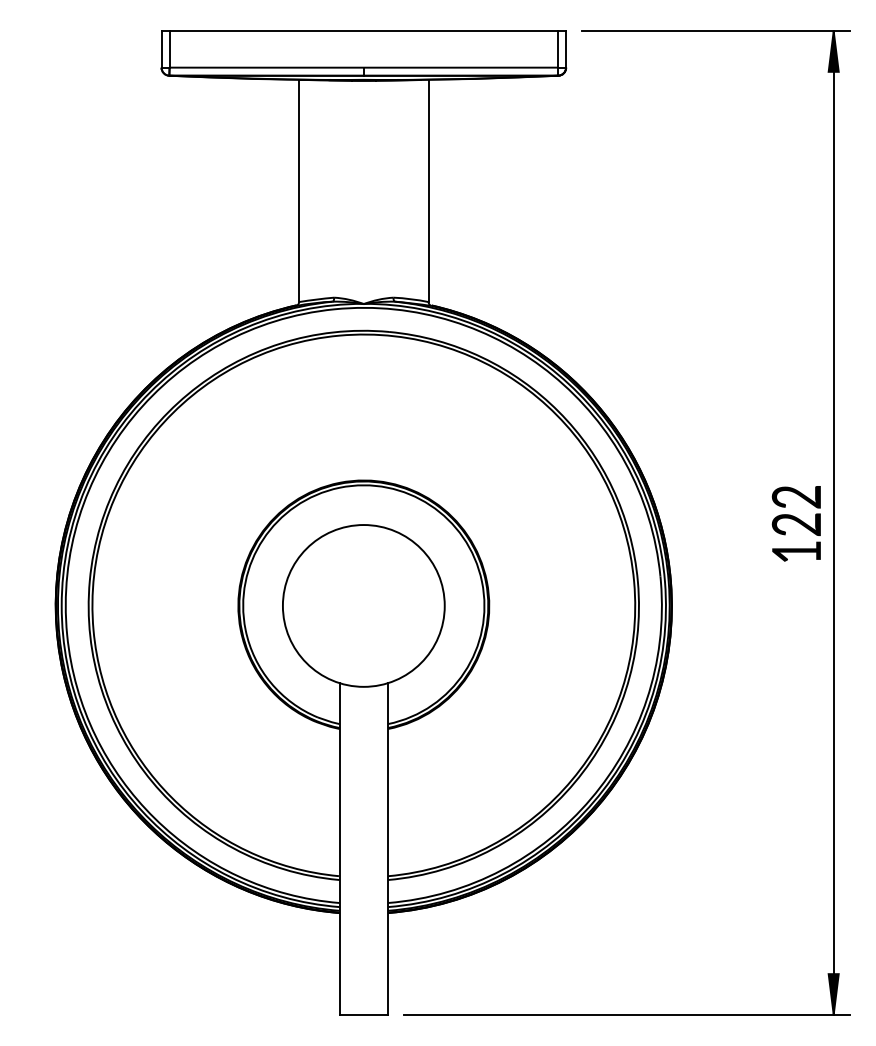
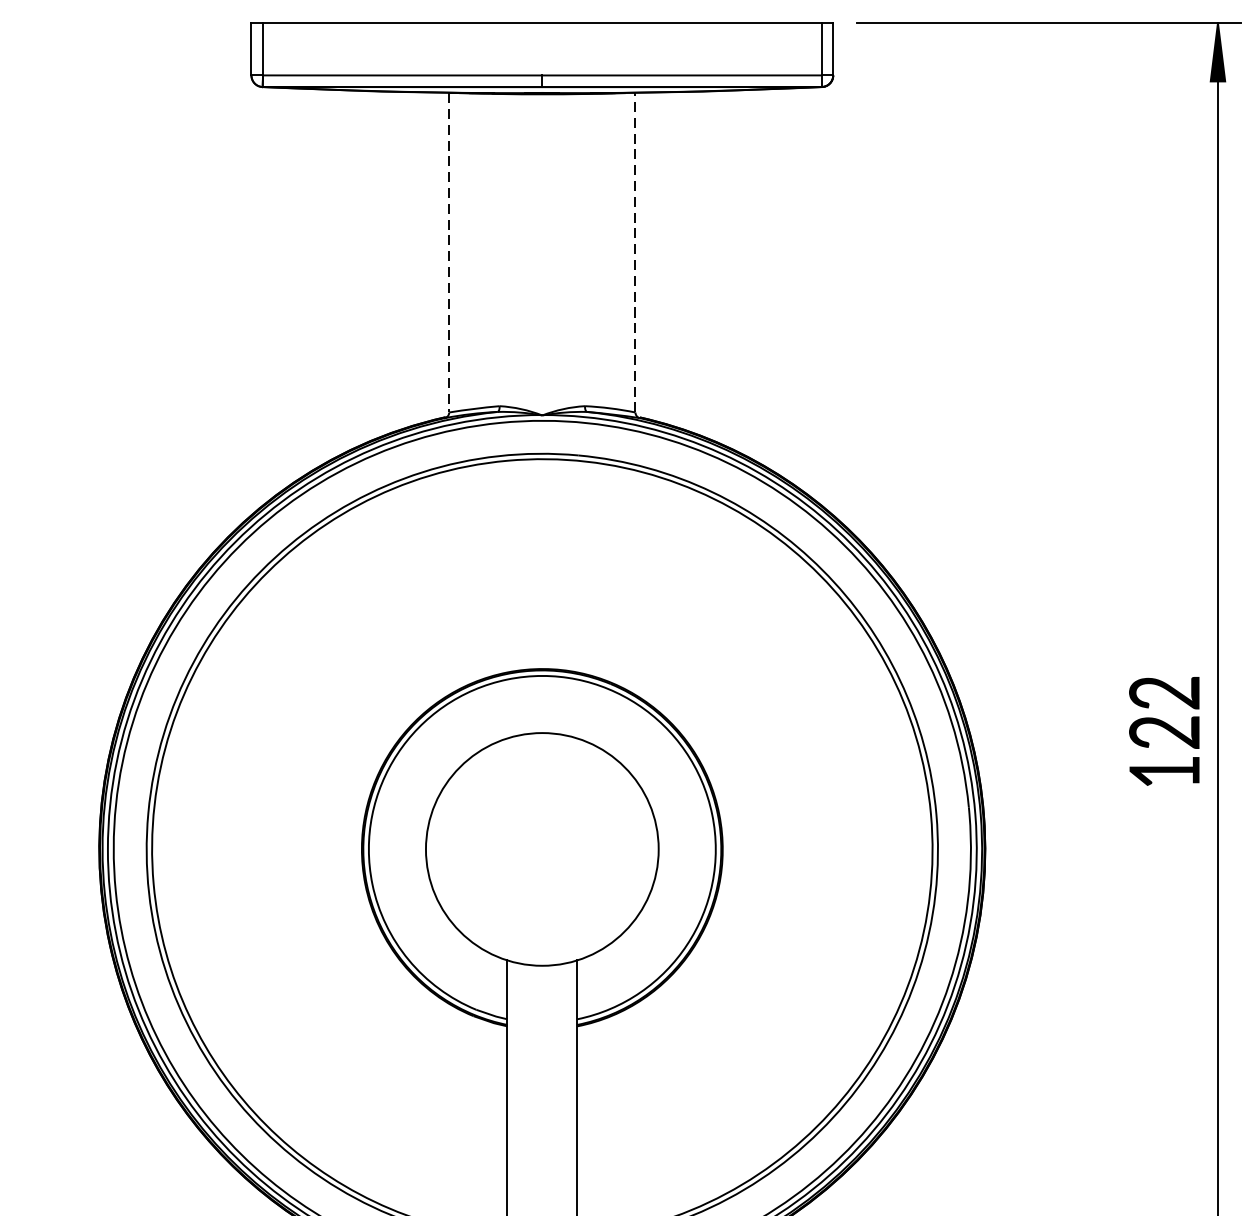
line: (428, 190) -> (635, 252), solid -> dashed
line: (299, 191) -> (449, 253), solid -> dashed

